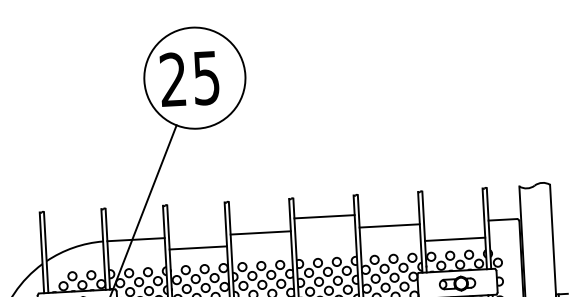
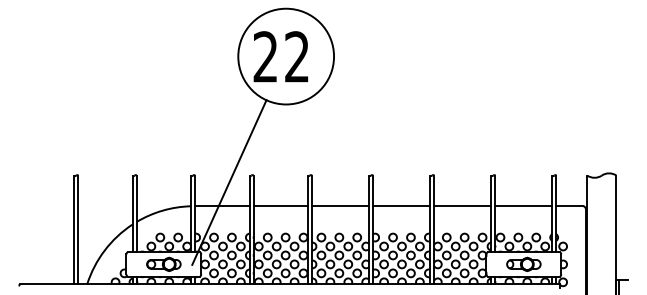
text: (205, 77) -> (296, 56), 25 -> 22
line: (324, 217) -> (401, 206), moved
line: (454, 239) -> (523, 206), moved
line: (198, 248) -> (280, 206), moved

